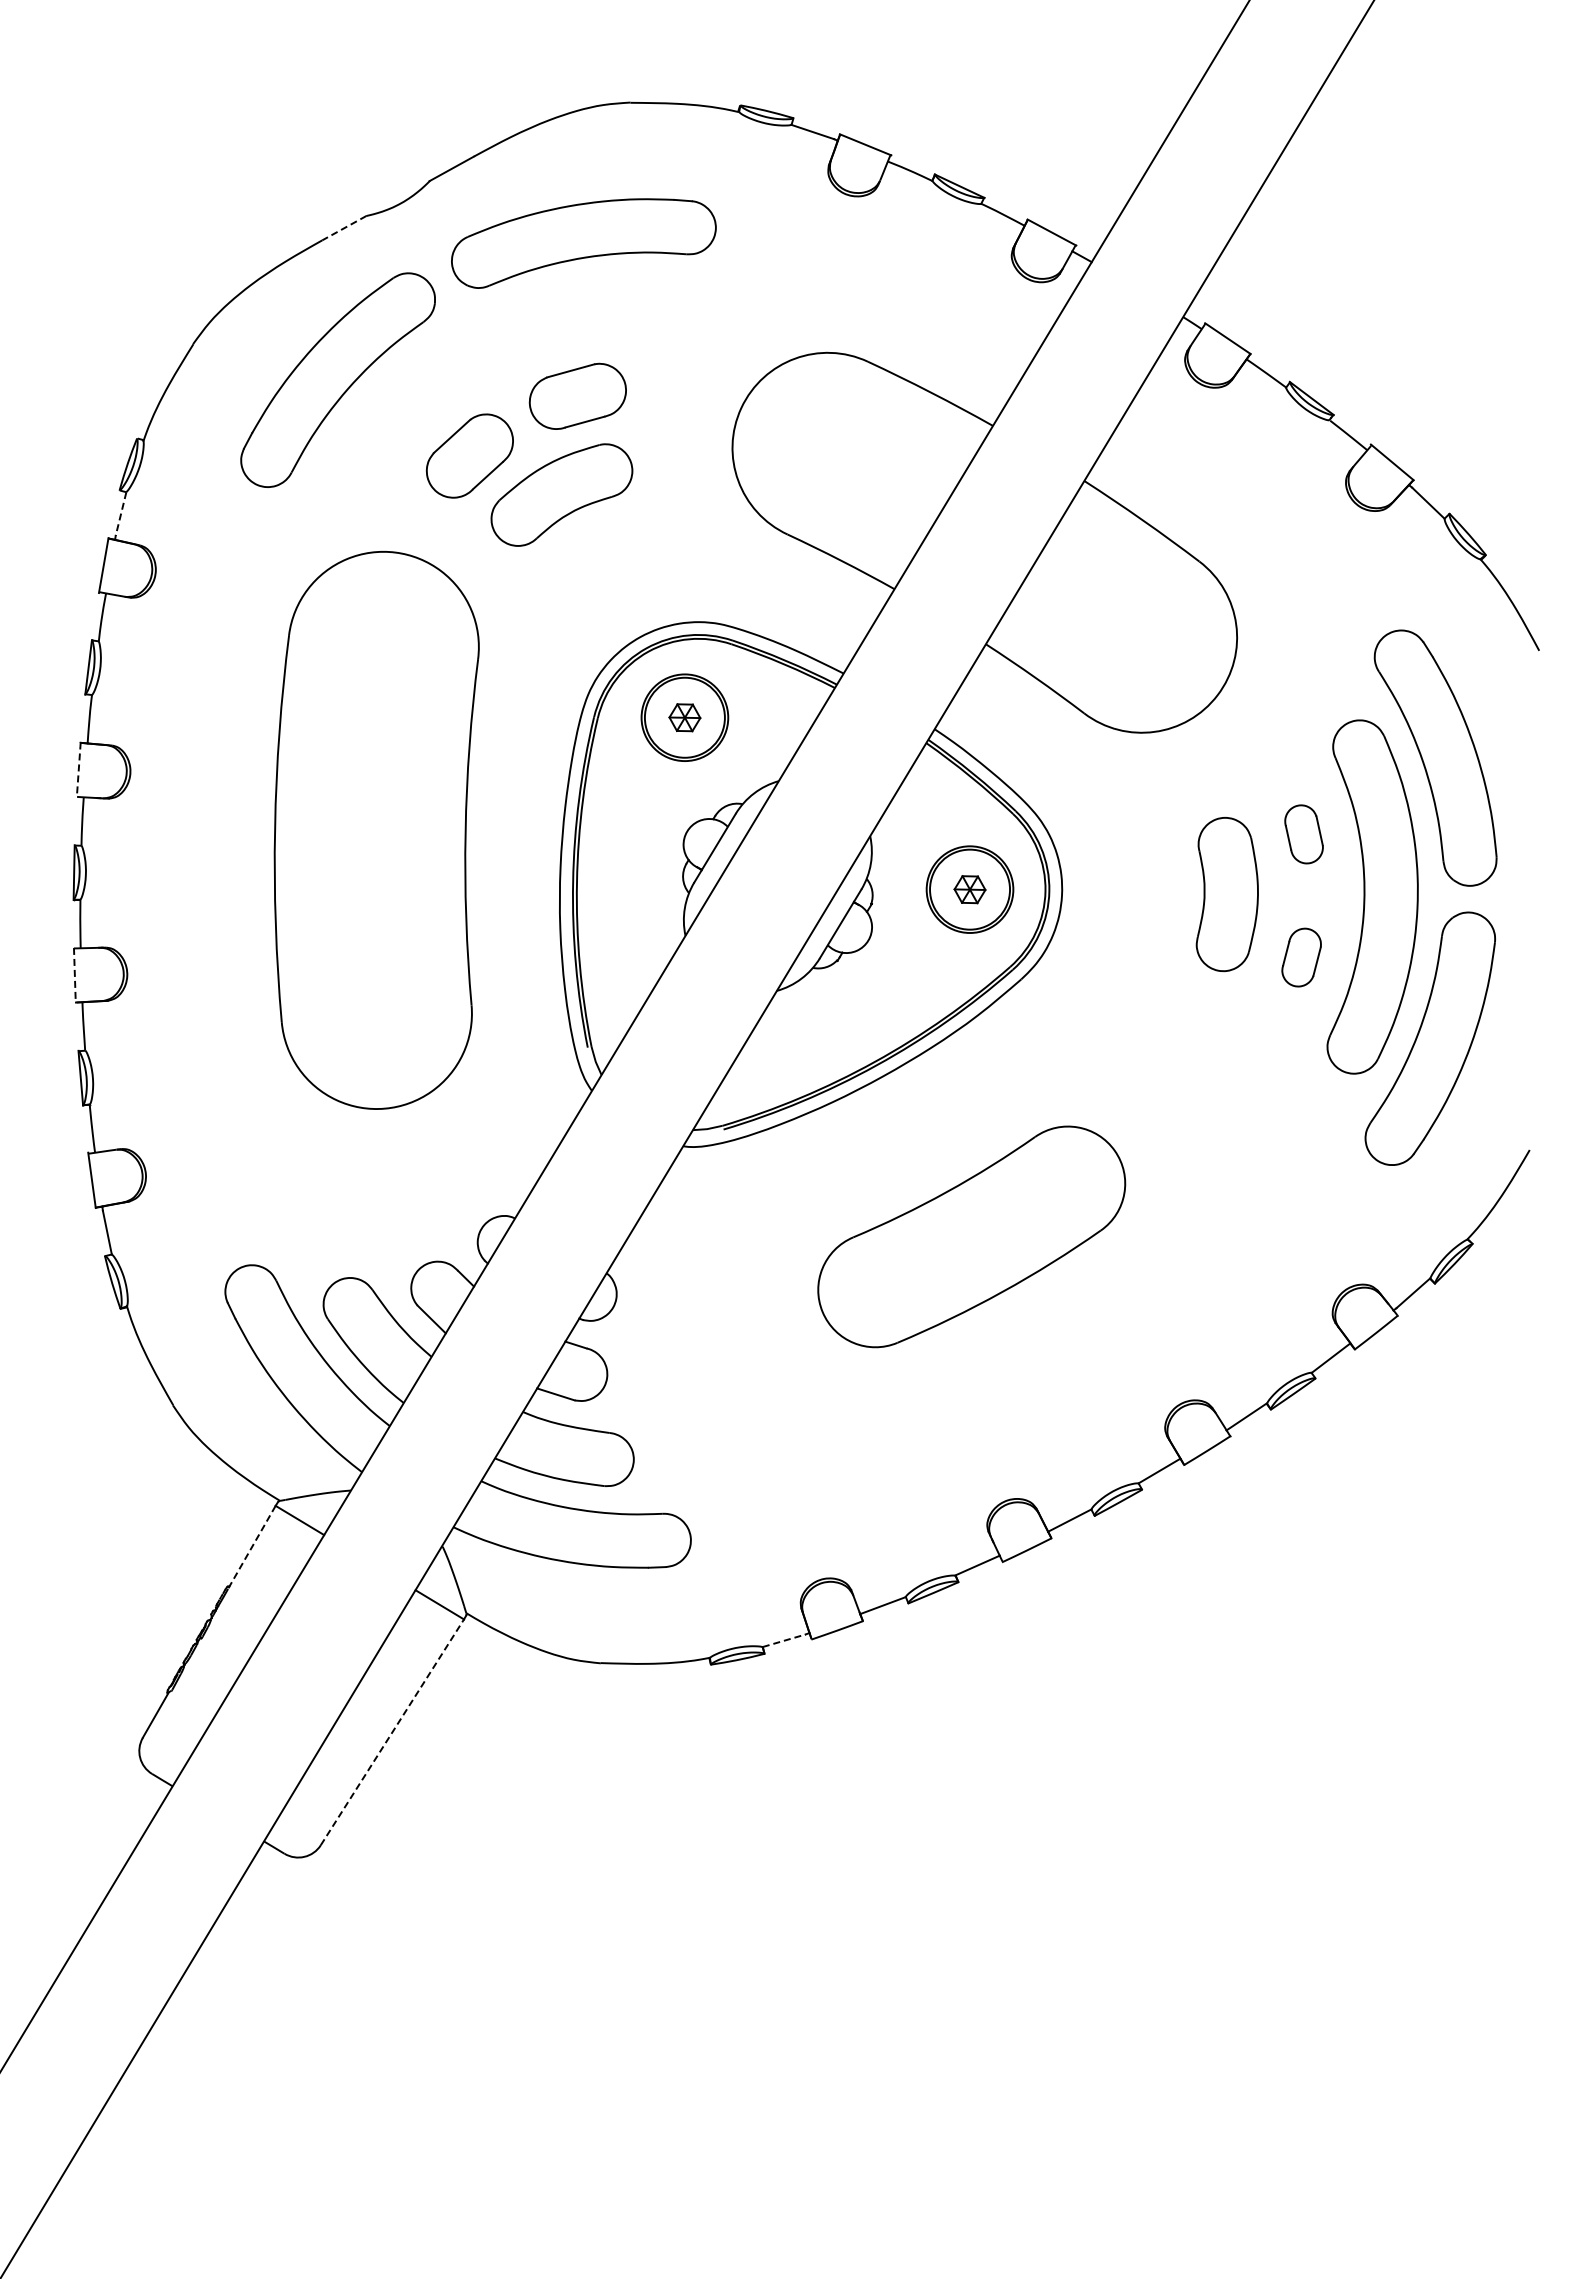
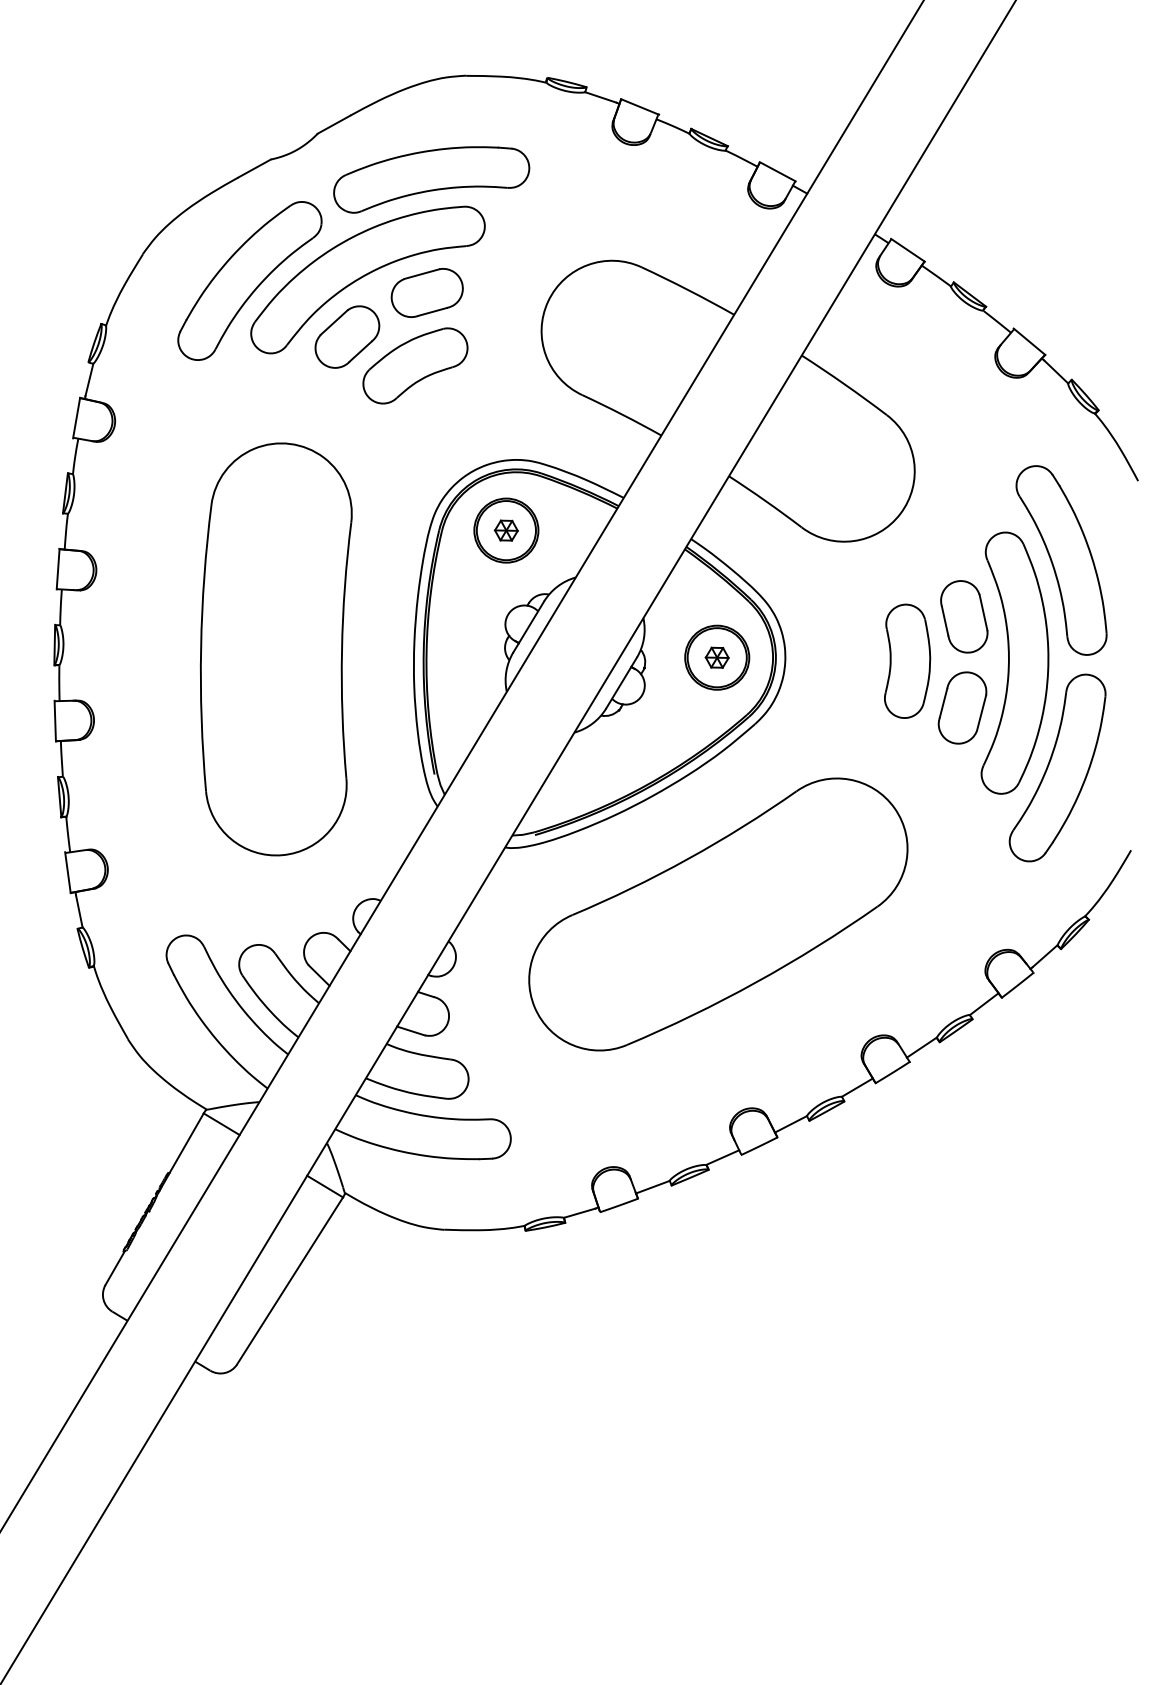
line: (343, 228) -> (253, 168), dashed -> solid
part: (497, 378) -> (367, 279), added
line: (120, 514) -> (89, 380), dashed -> solid
line: (78, 770) -> (57, 569), dashed -> solid
part: (376, 830) -> (276, 649), moved
part: (1303, 834) -> (963, 616), size x1.67
part: (1301, 957) -> (962, 707), size x1.67
line: (74, 975) -> (54, 721), dashed -> solid
part: (971, 1236) -> (718, 914), size x1.67
line: (251, 1547) -> (185, 1144), dashed -> solid
line: (784, 1640) -> (580, 1212), dashed -> solid
line: (392, 1732) -> (290, 1281), dashed -> solid

